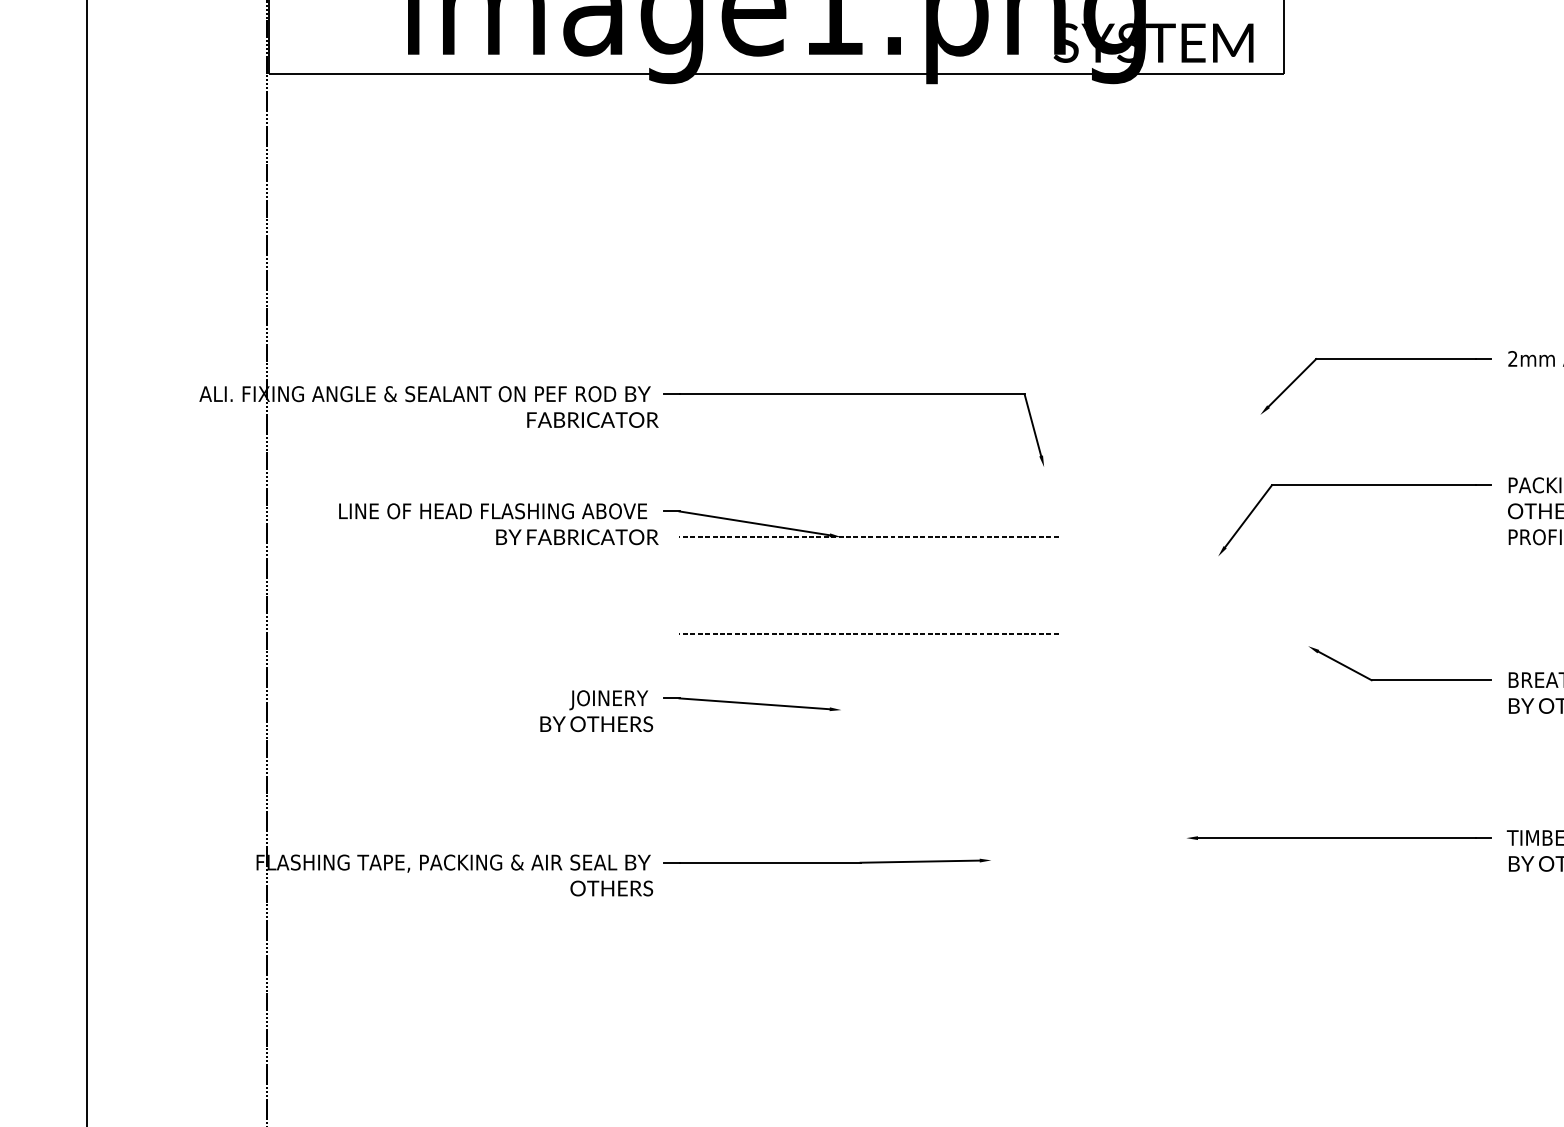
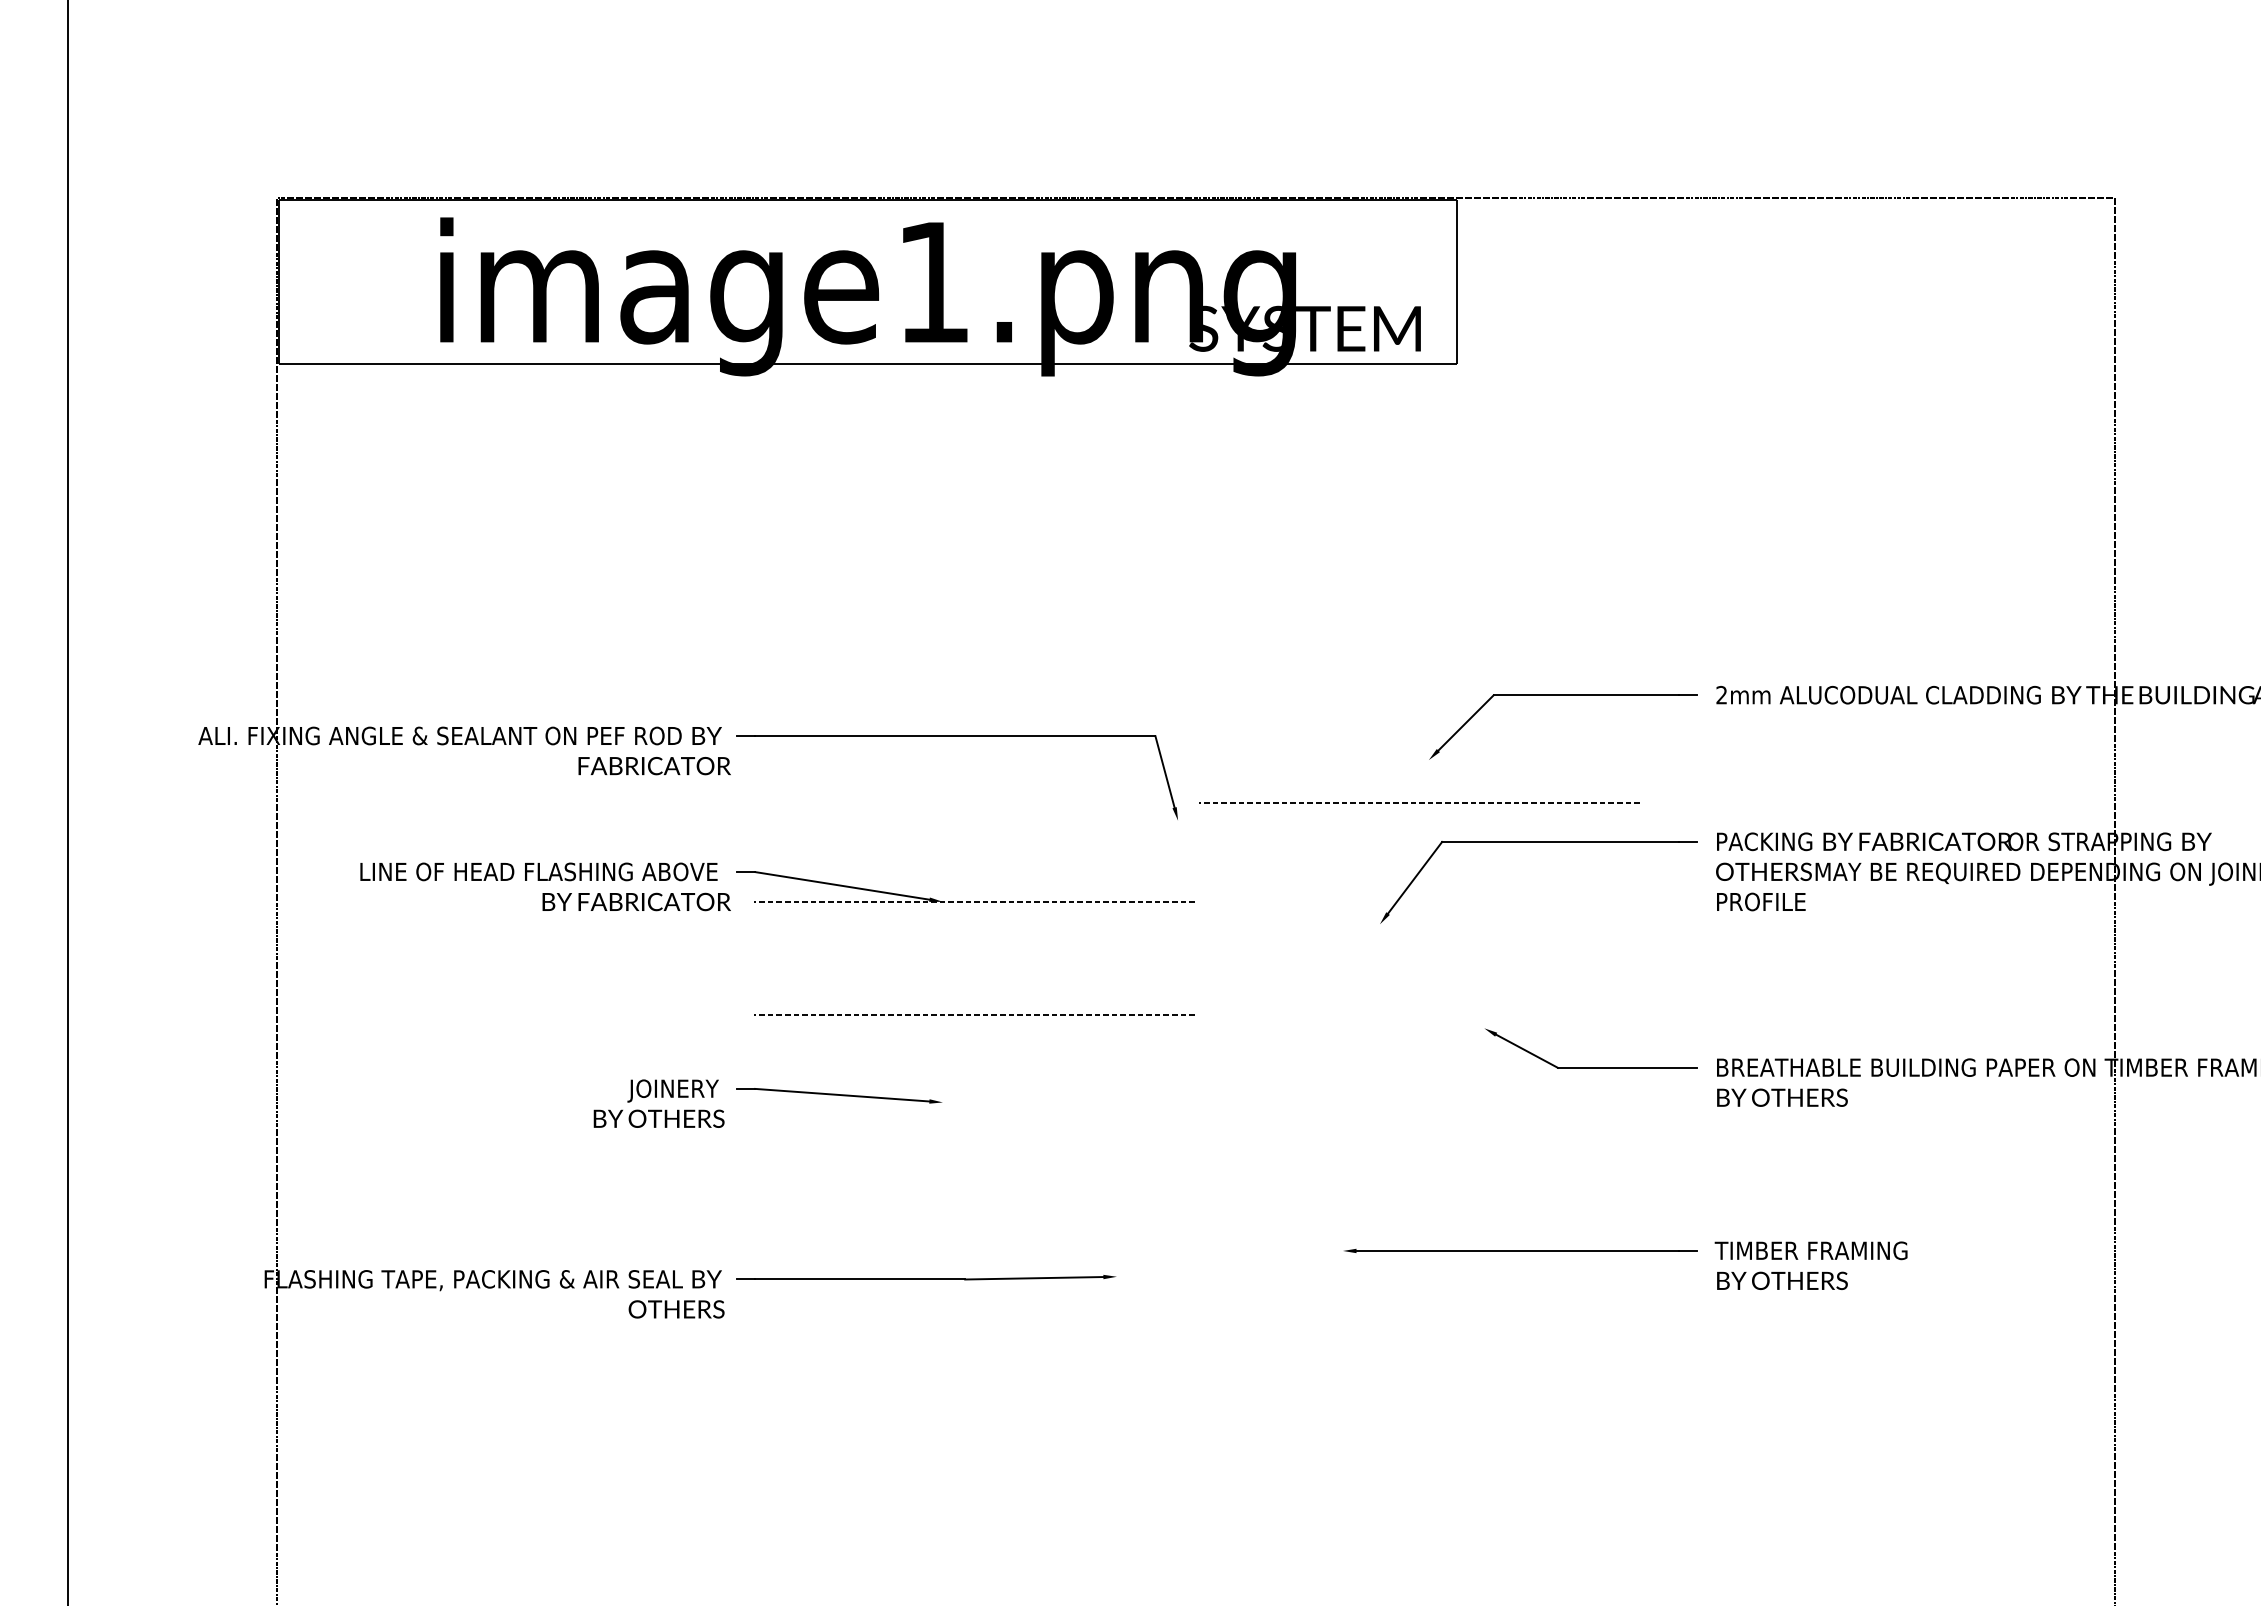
line: (1252, 451) -> (1419, 802), added

